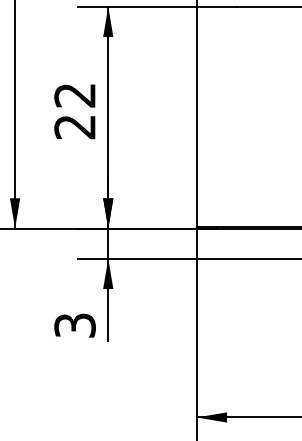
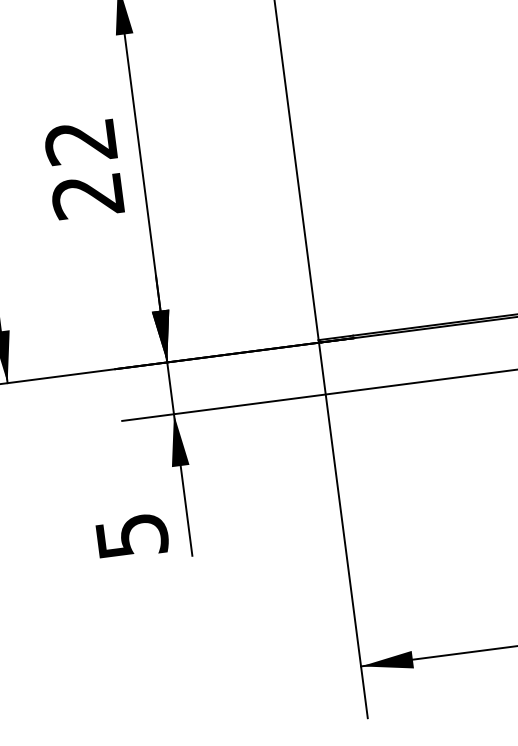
text: (74, 325) -> (130, 536), 3 -> 5

